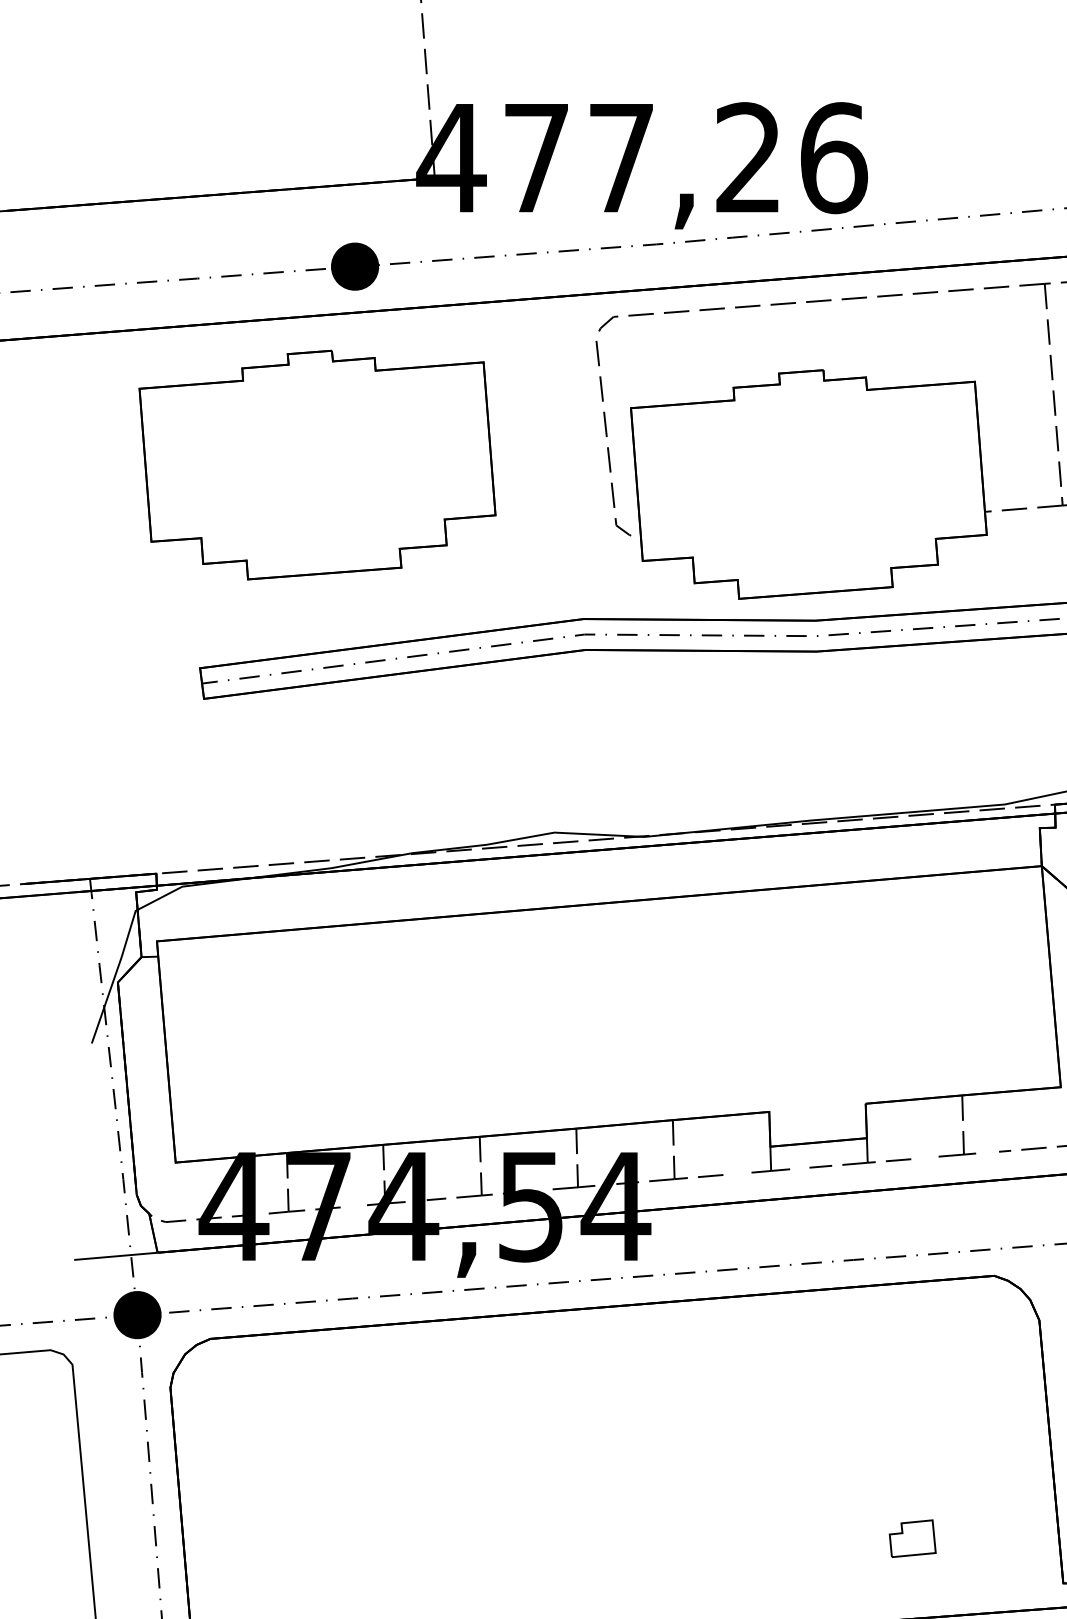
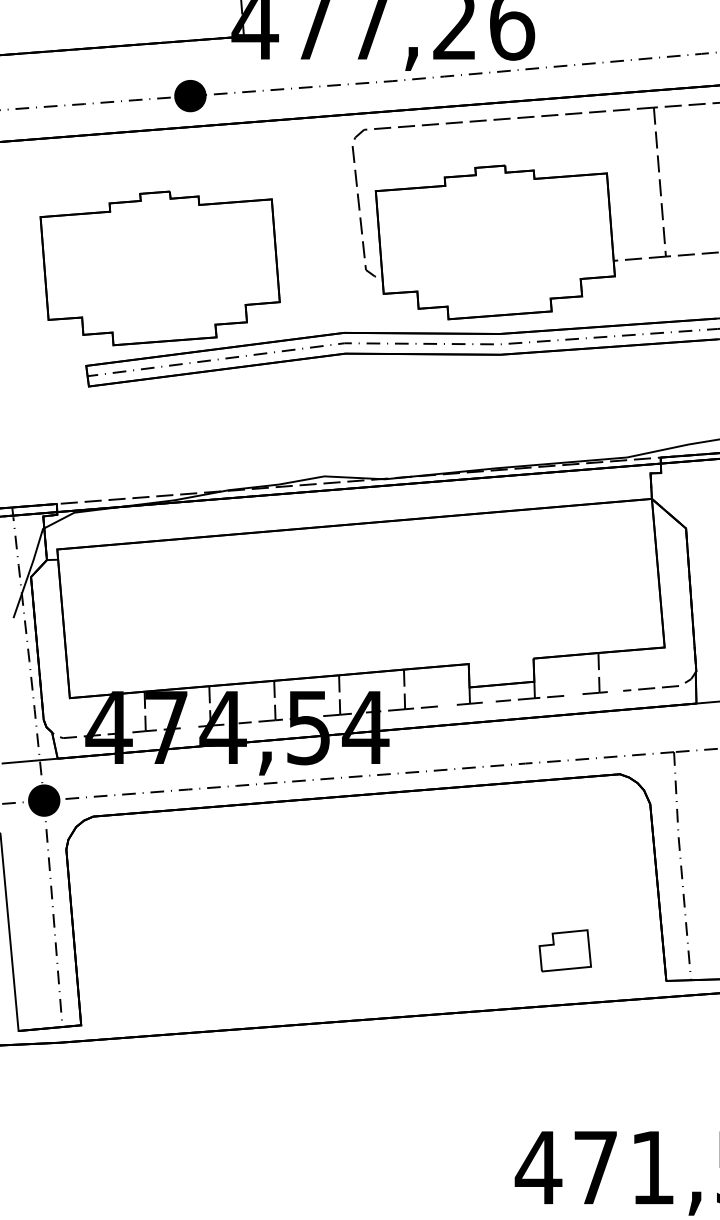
part: (316, 465) -> (159, 268), moved
part: (911, 1538) -> (564, 950), size x1.67

